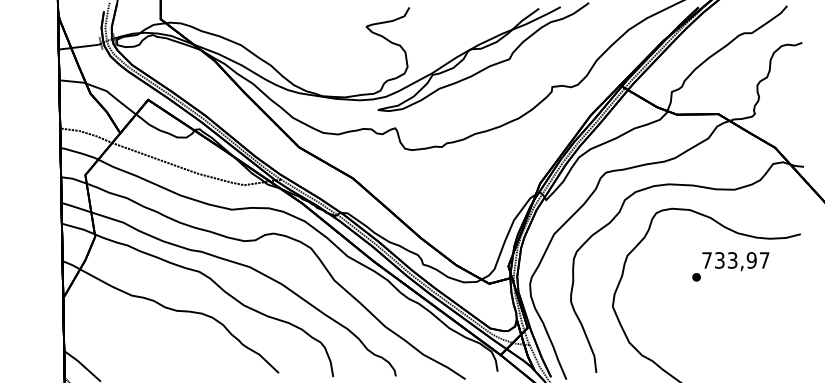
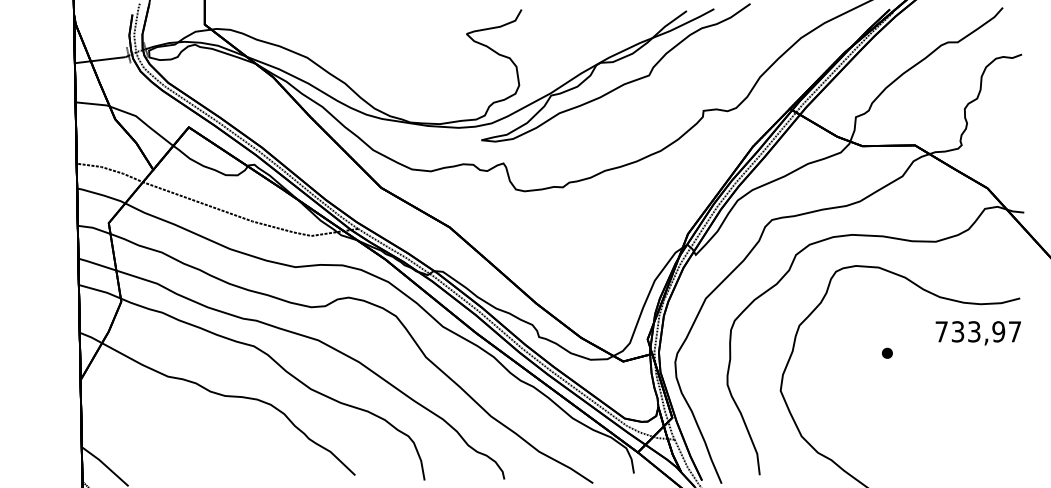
text: (735, 261) -> (977, 333), moved

